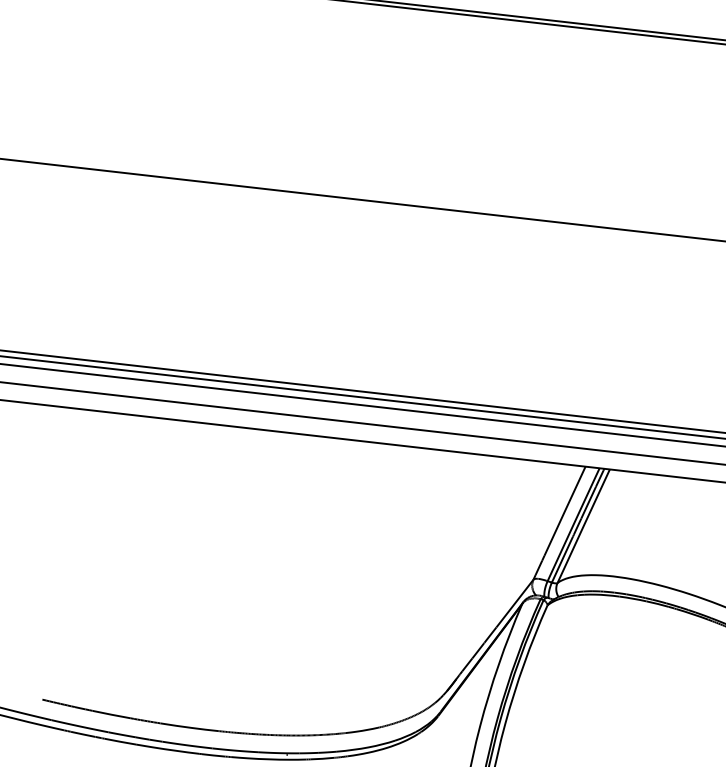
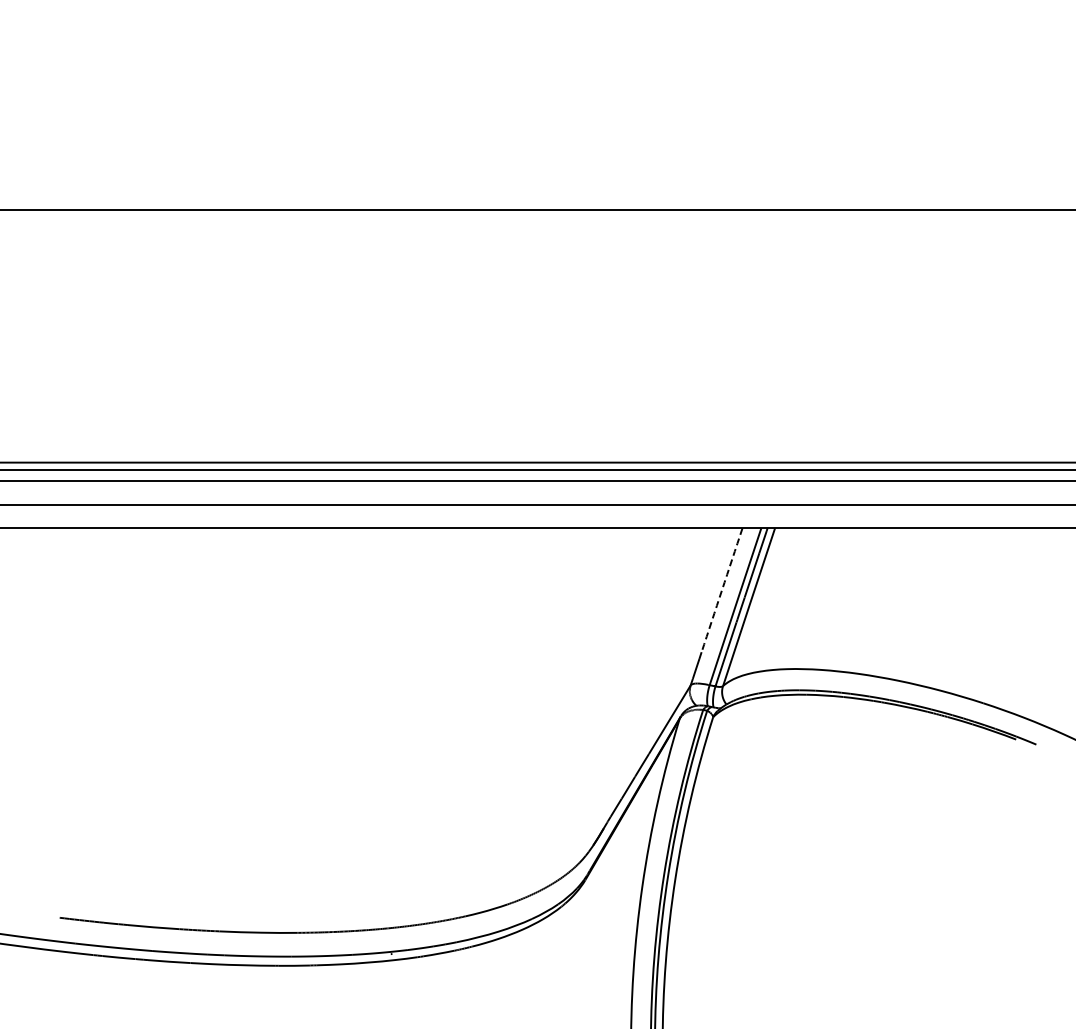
arc: (565, 511) -> (722, 590), solid -> dashed

